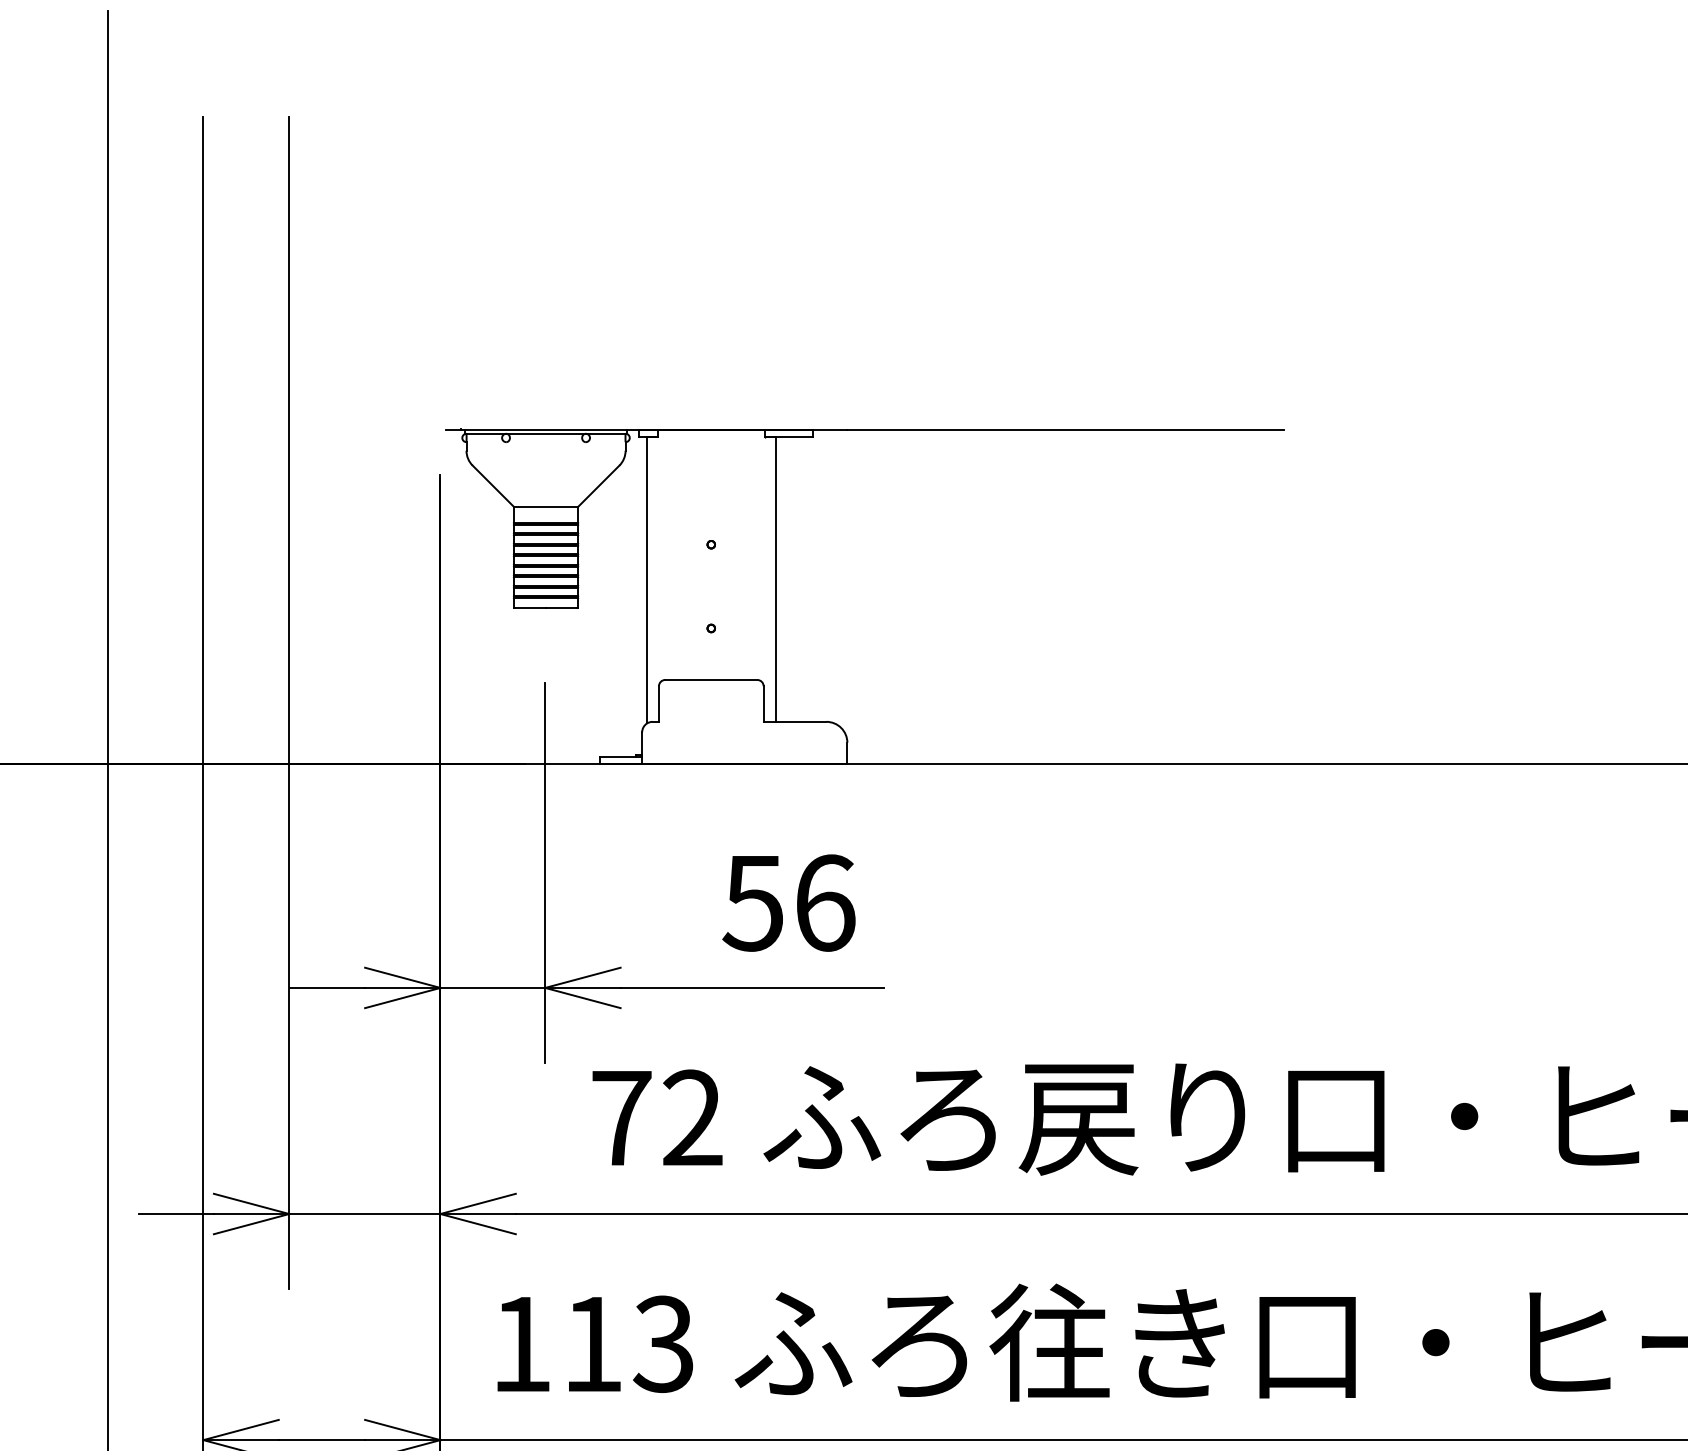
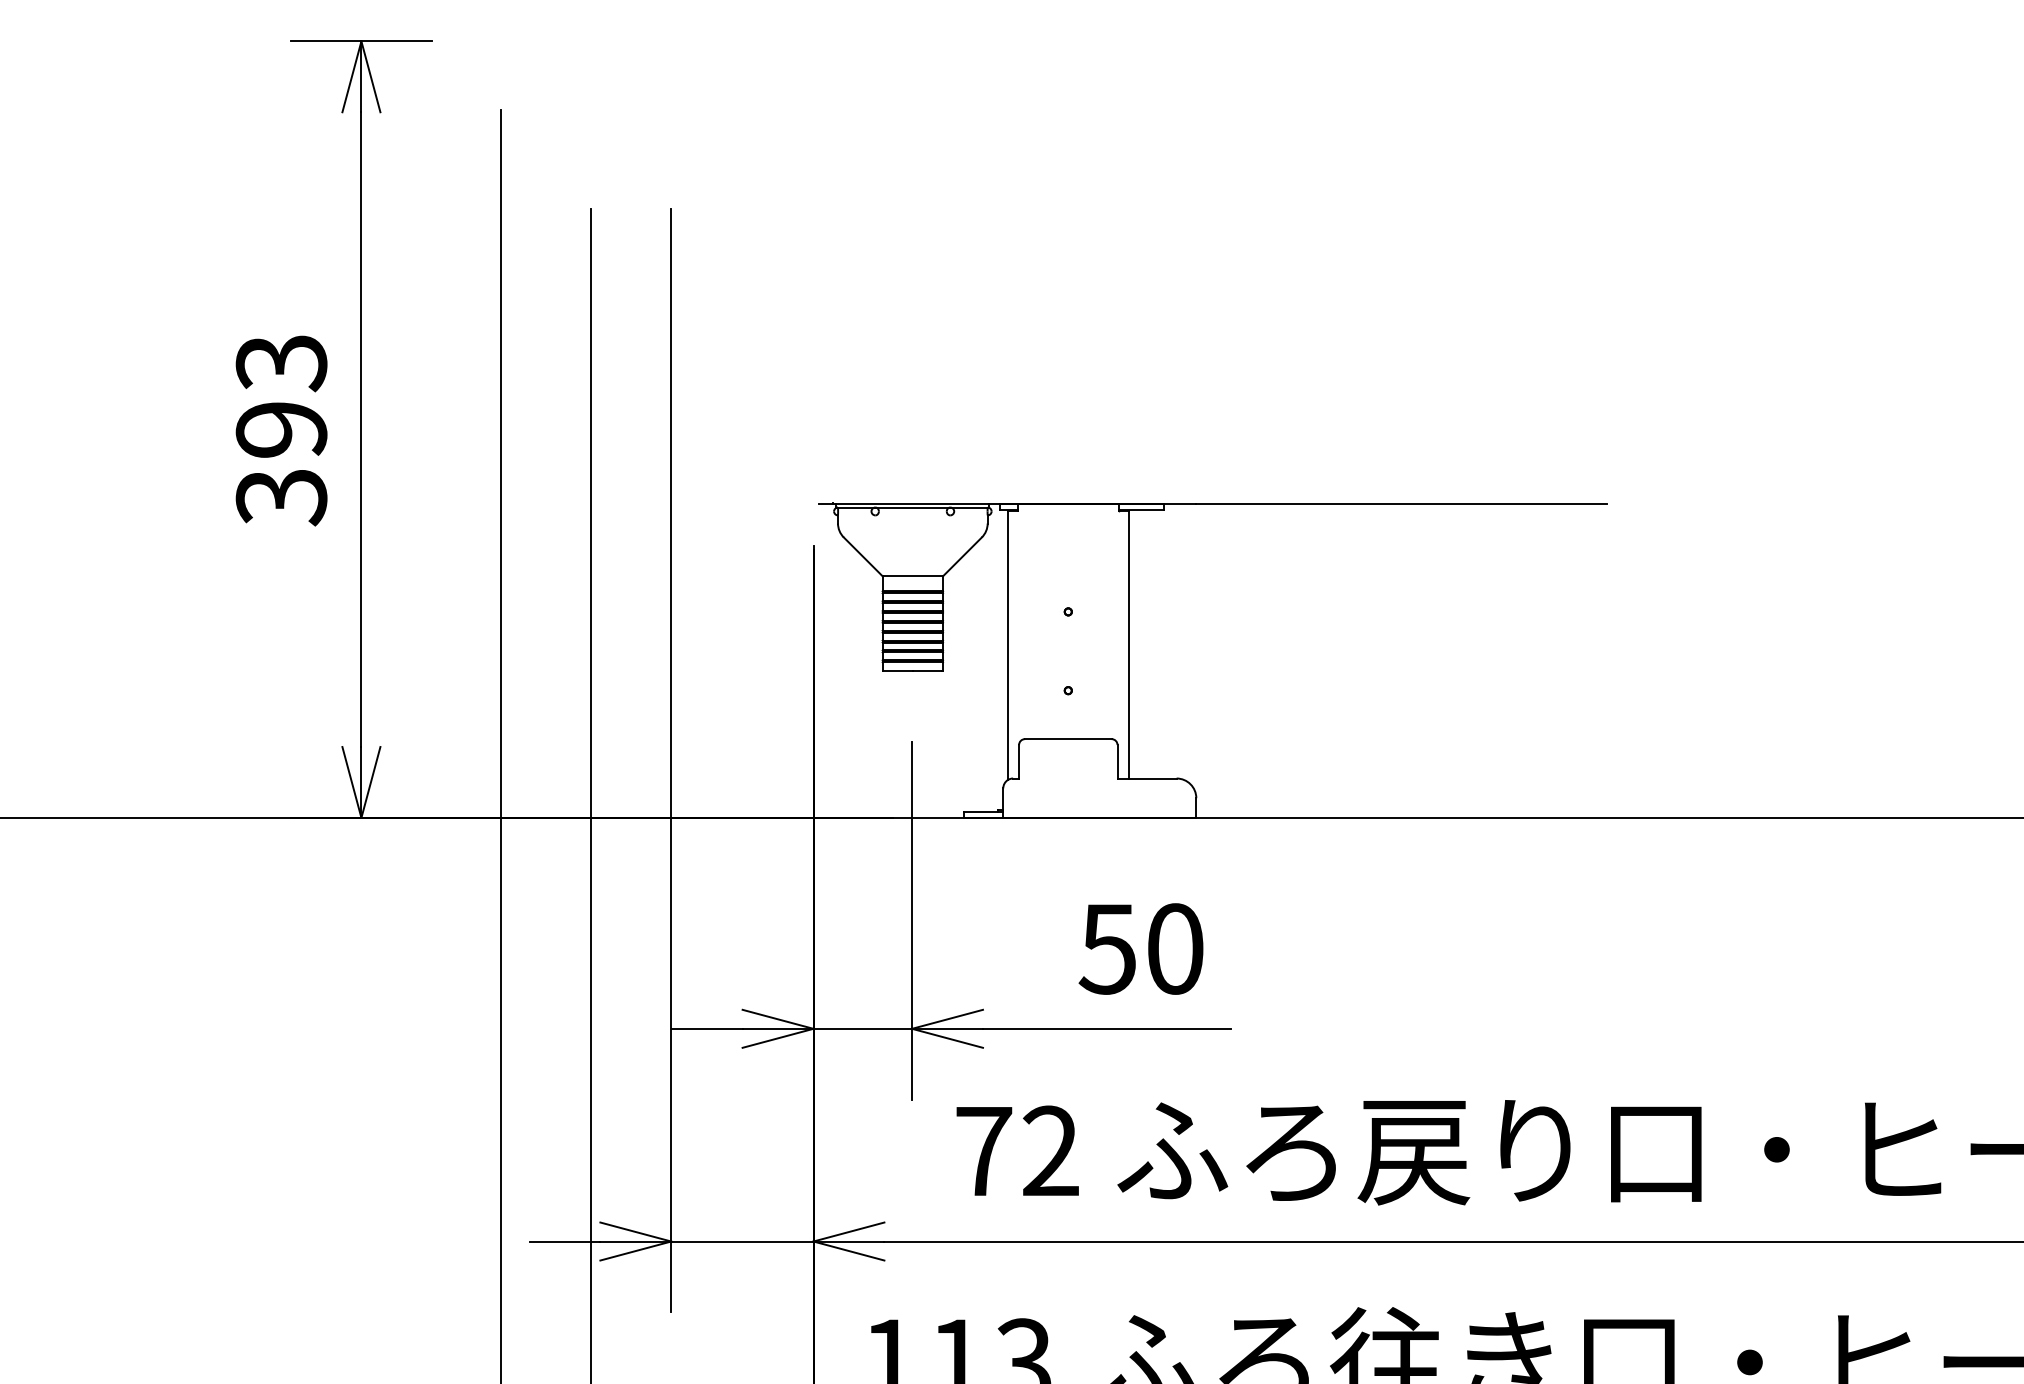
text: (826, 902) -> (1176, 948), 56 -> 50

